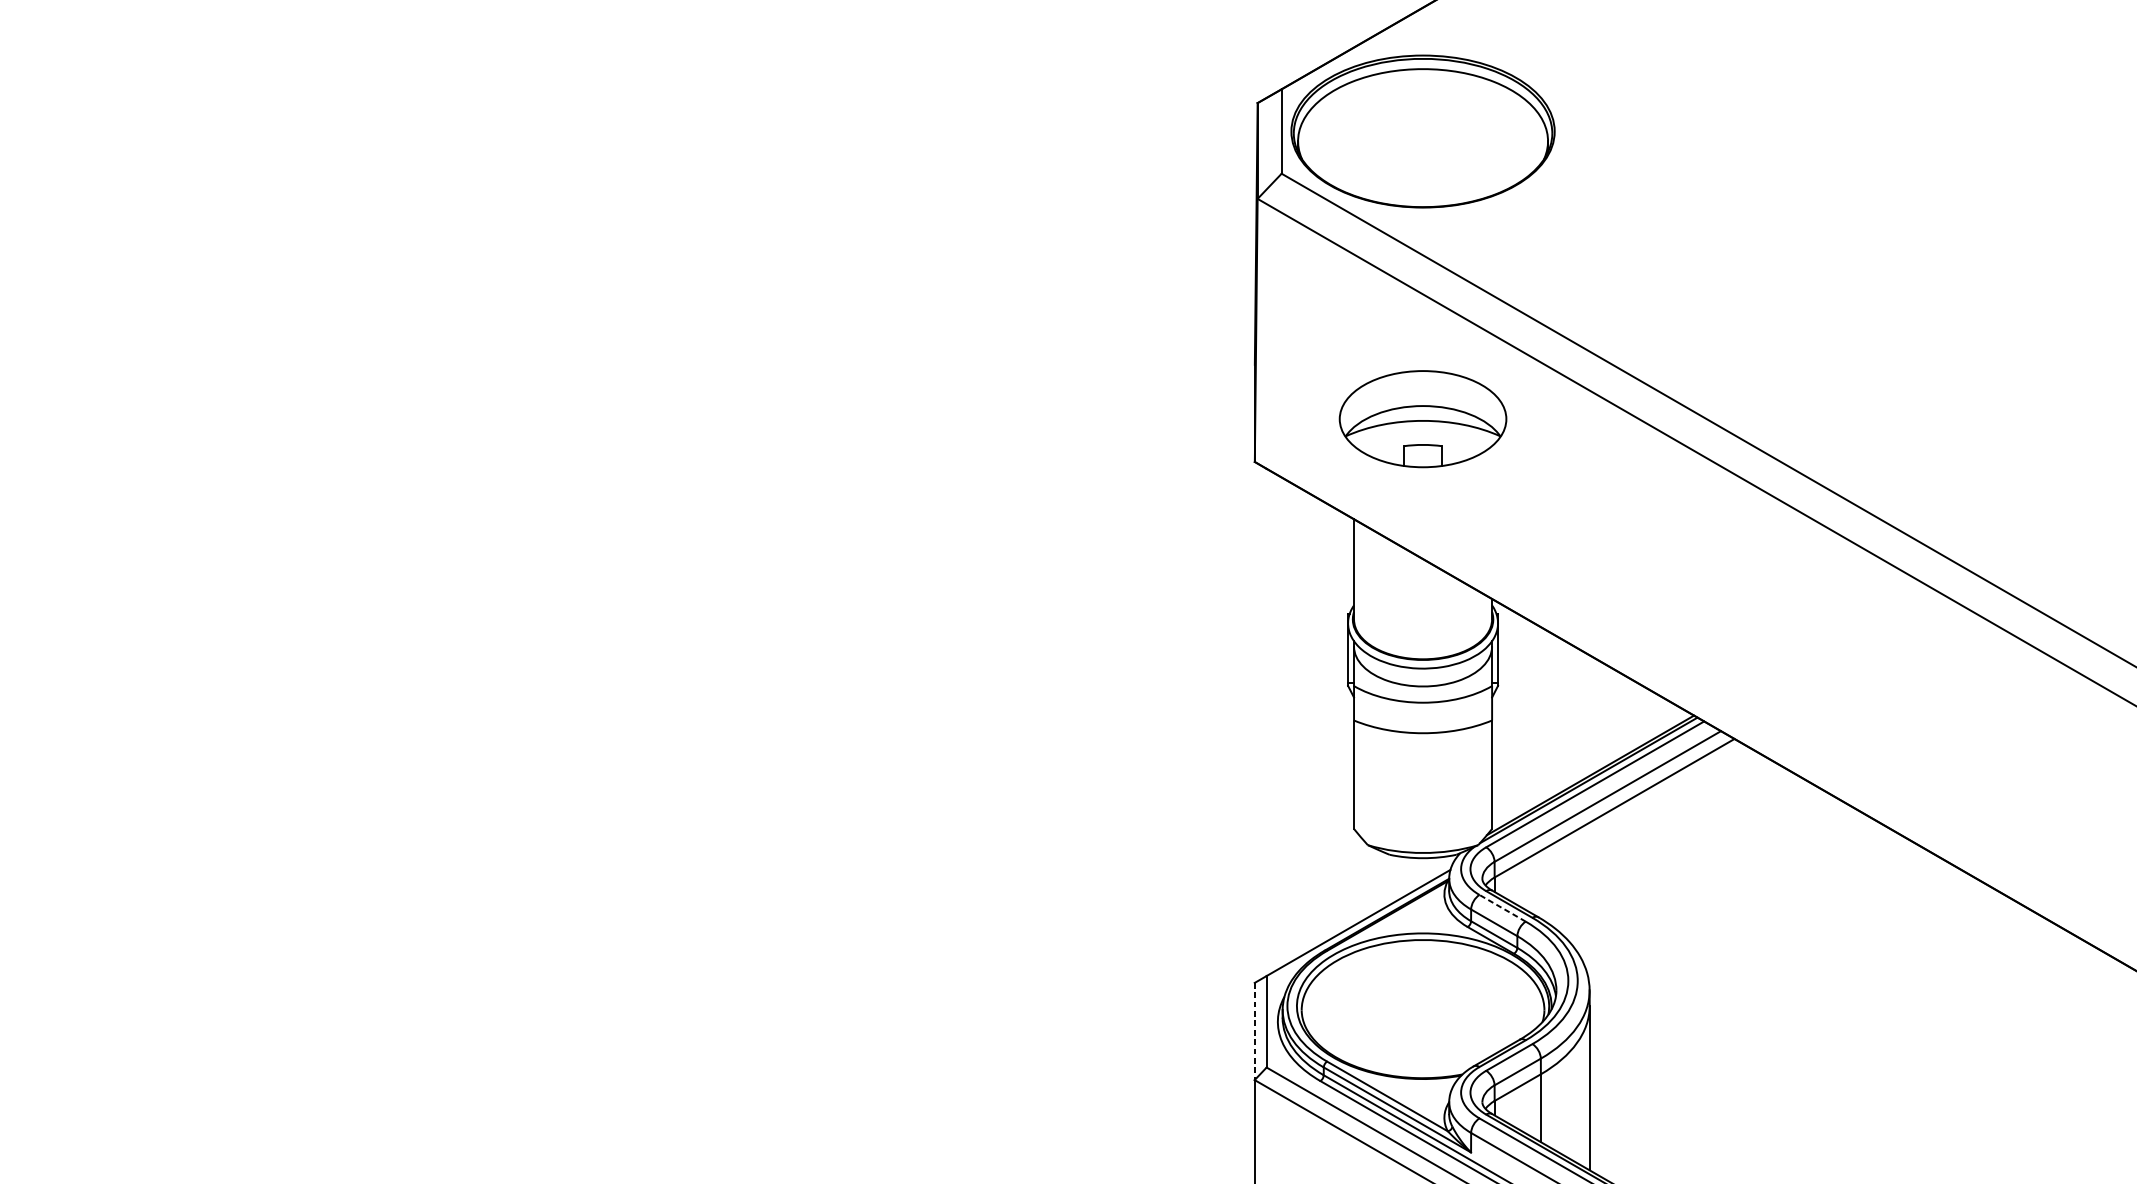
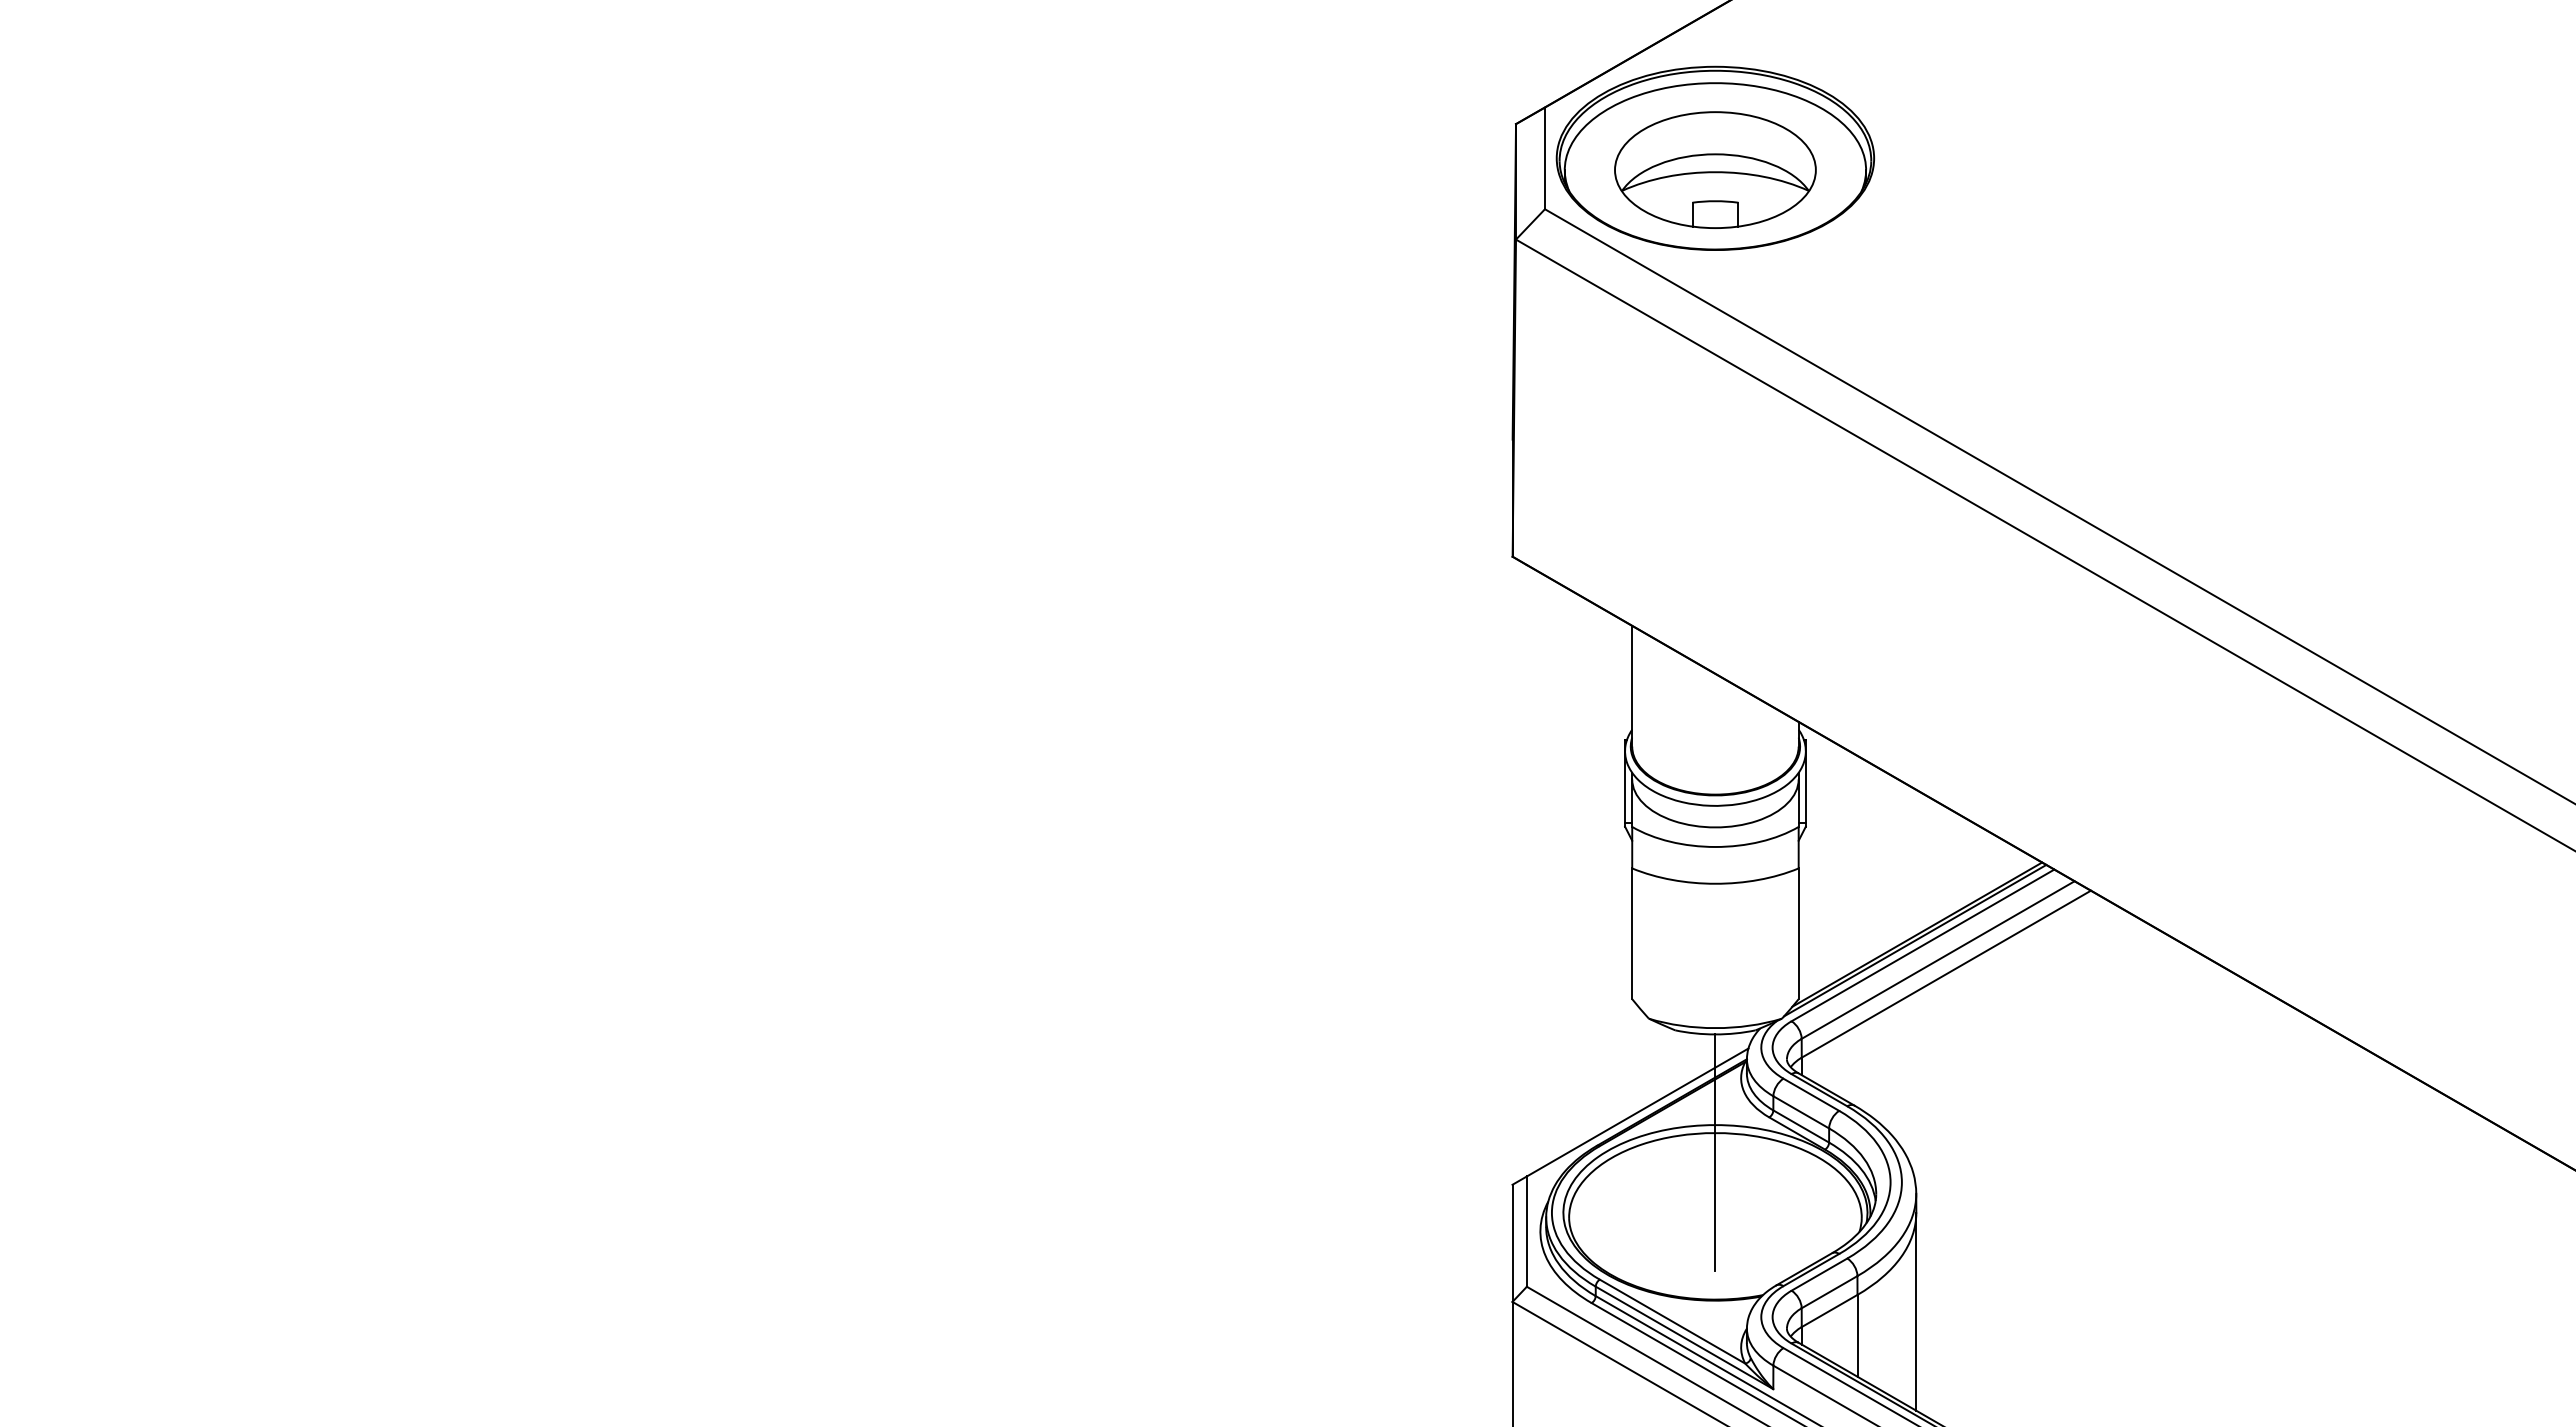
part: (1423, 418) -> (1715, 169), moved
line: (1501, 908) -> (1810, 1094), dashed -> solid
line: (1423, 956) -> (1715, 1152), added
line: (1254, 1031) -> (1512, 1243), dashed -> solid

